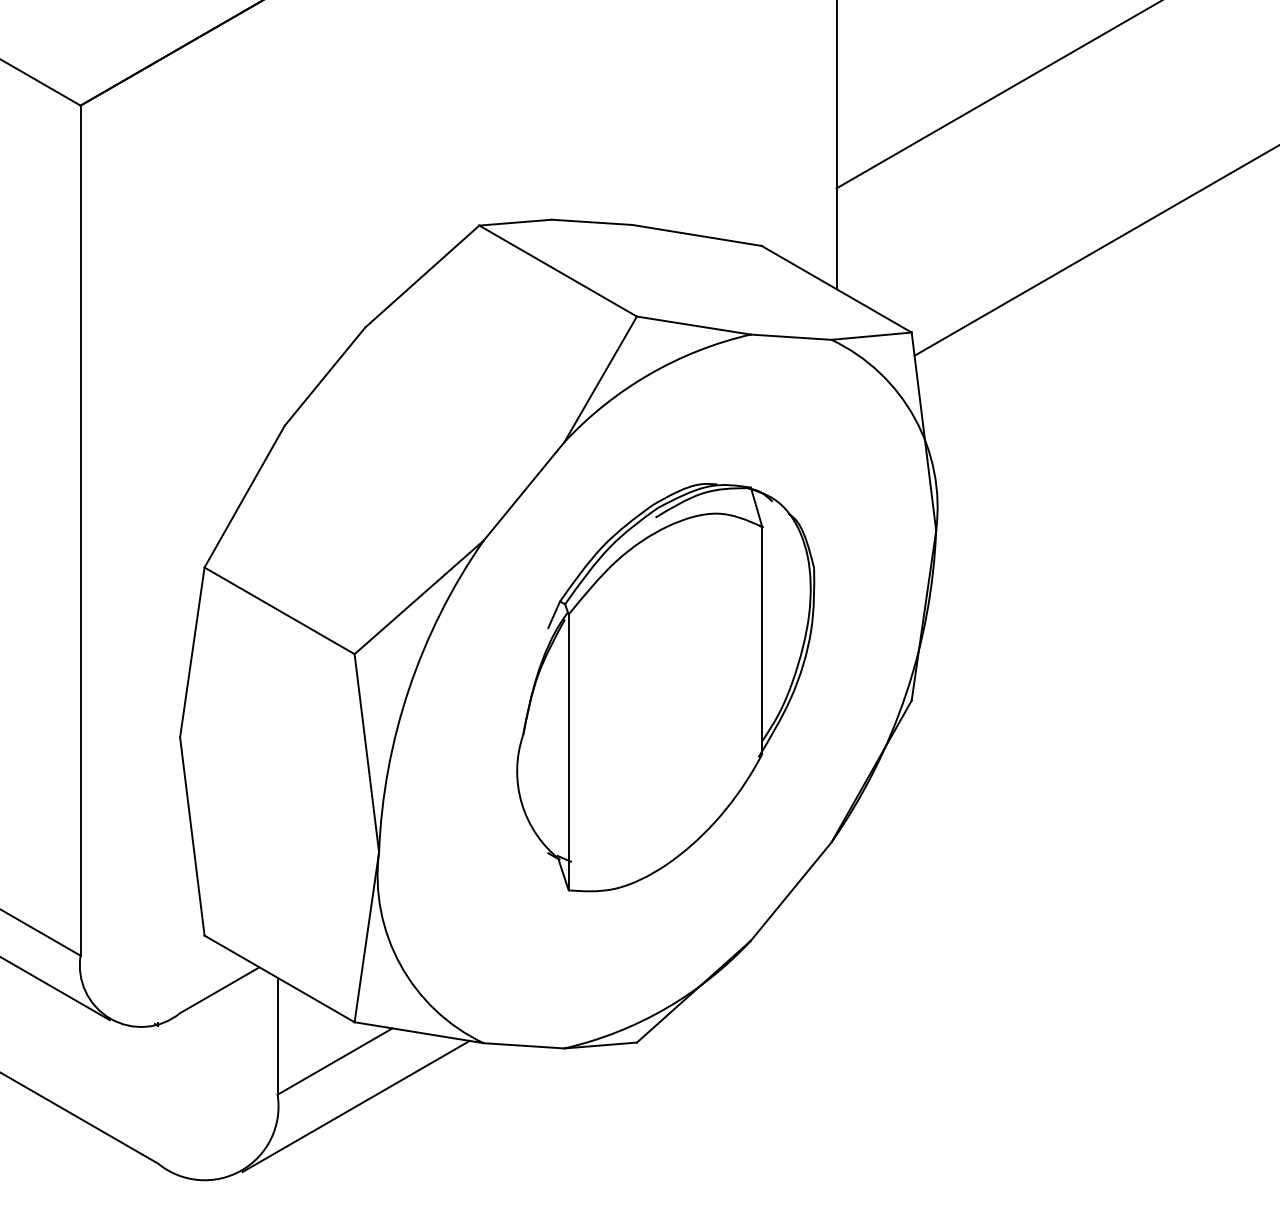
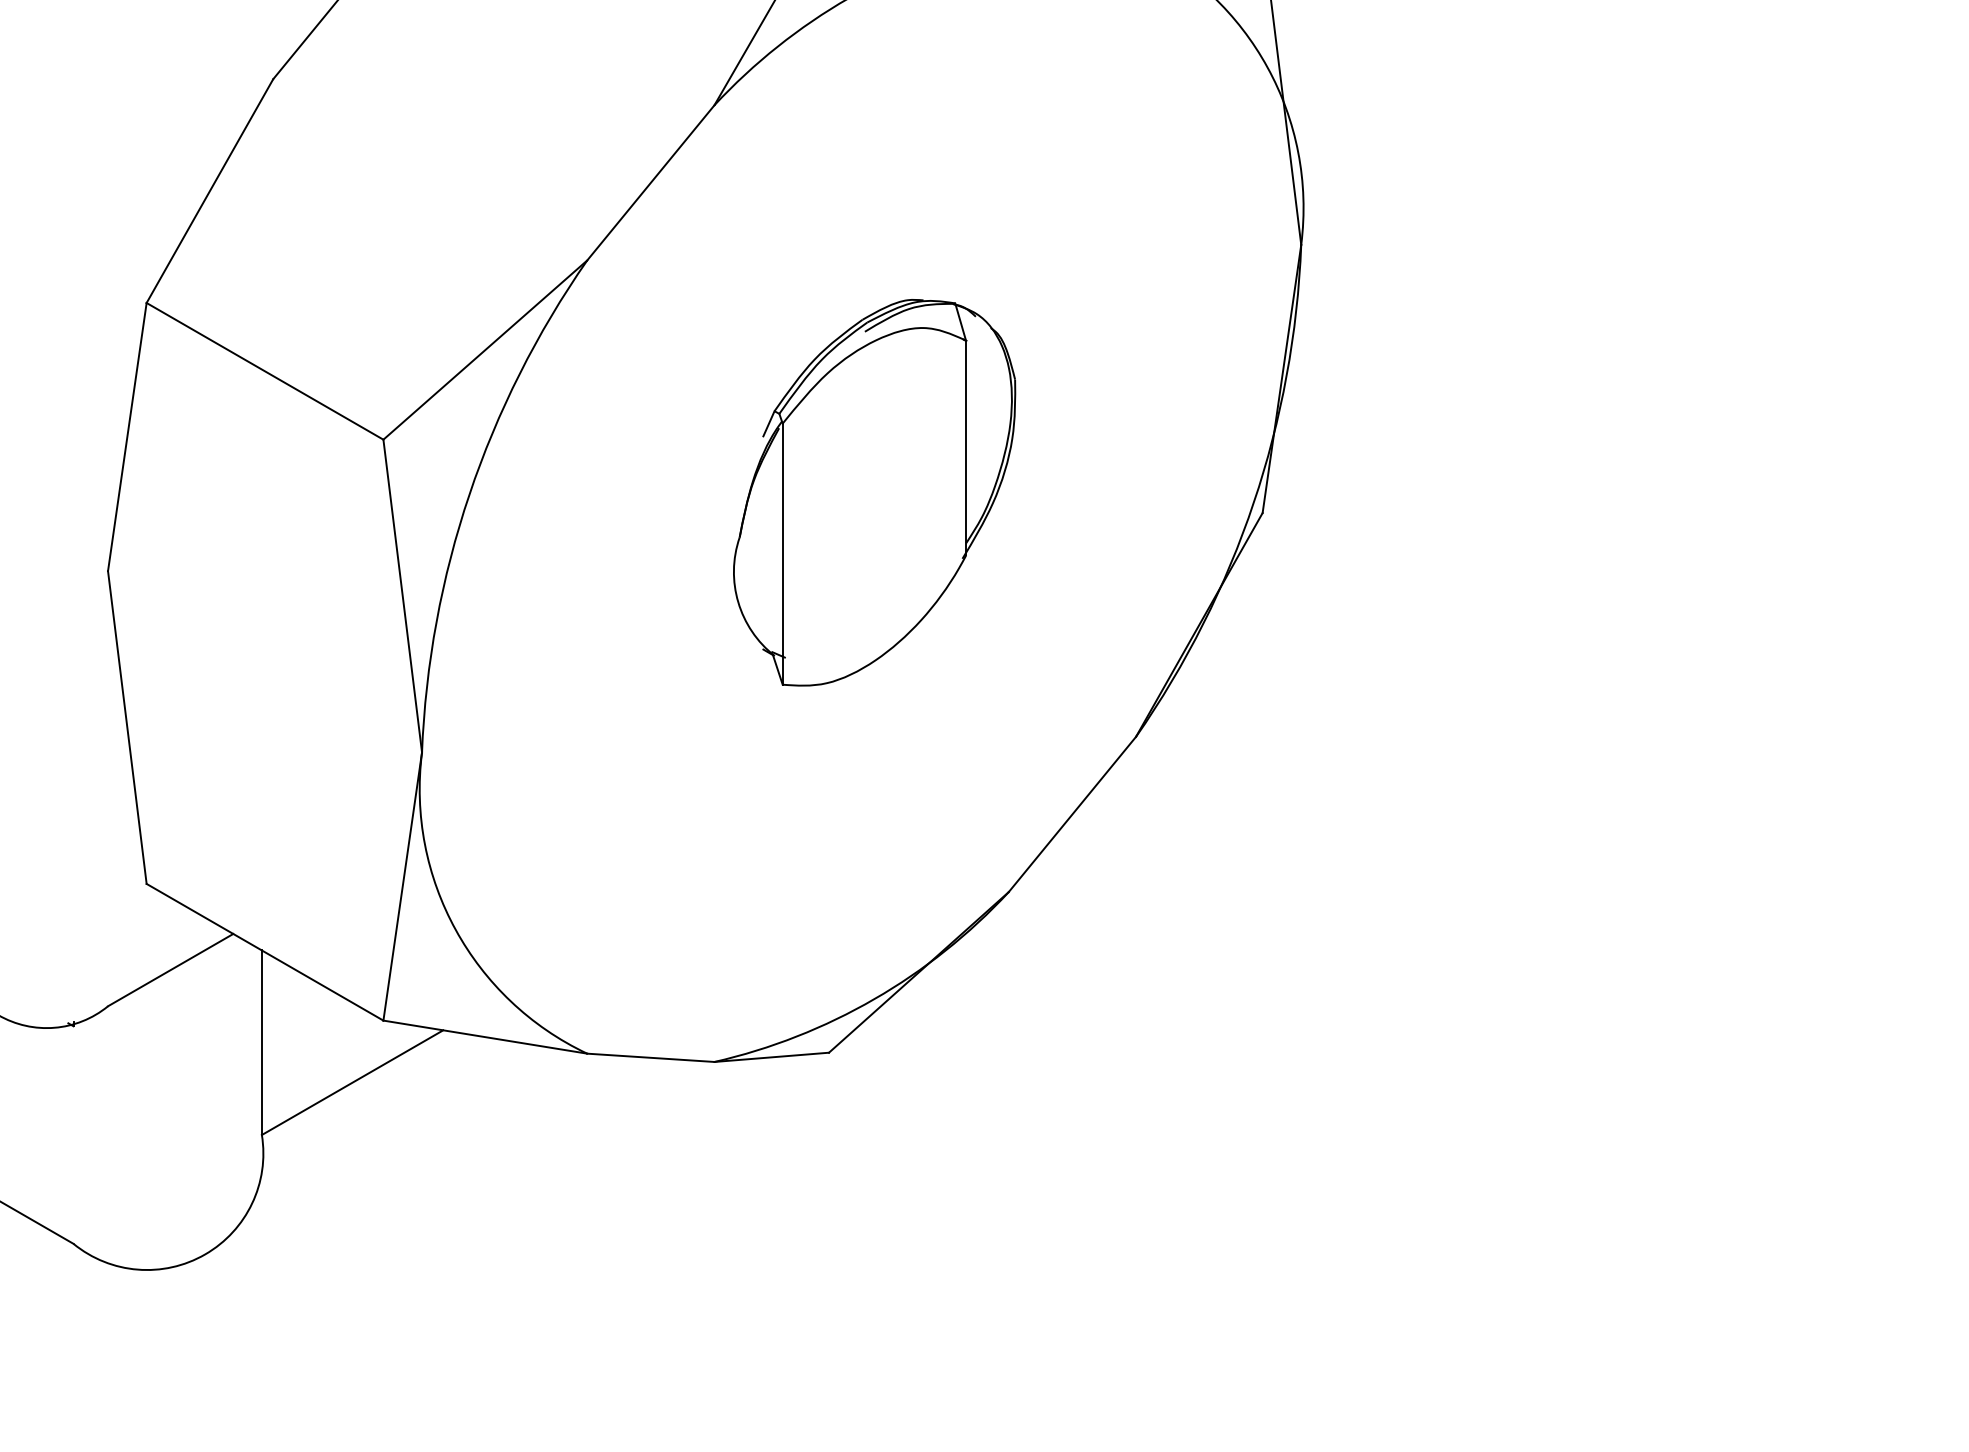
part: (665, 687) -> (874, 492), size x0.6
line: (355, 1106) -> (384, 1153), removed

